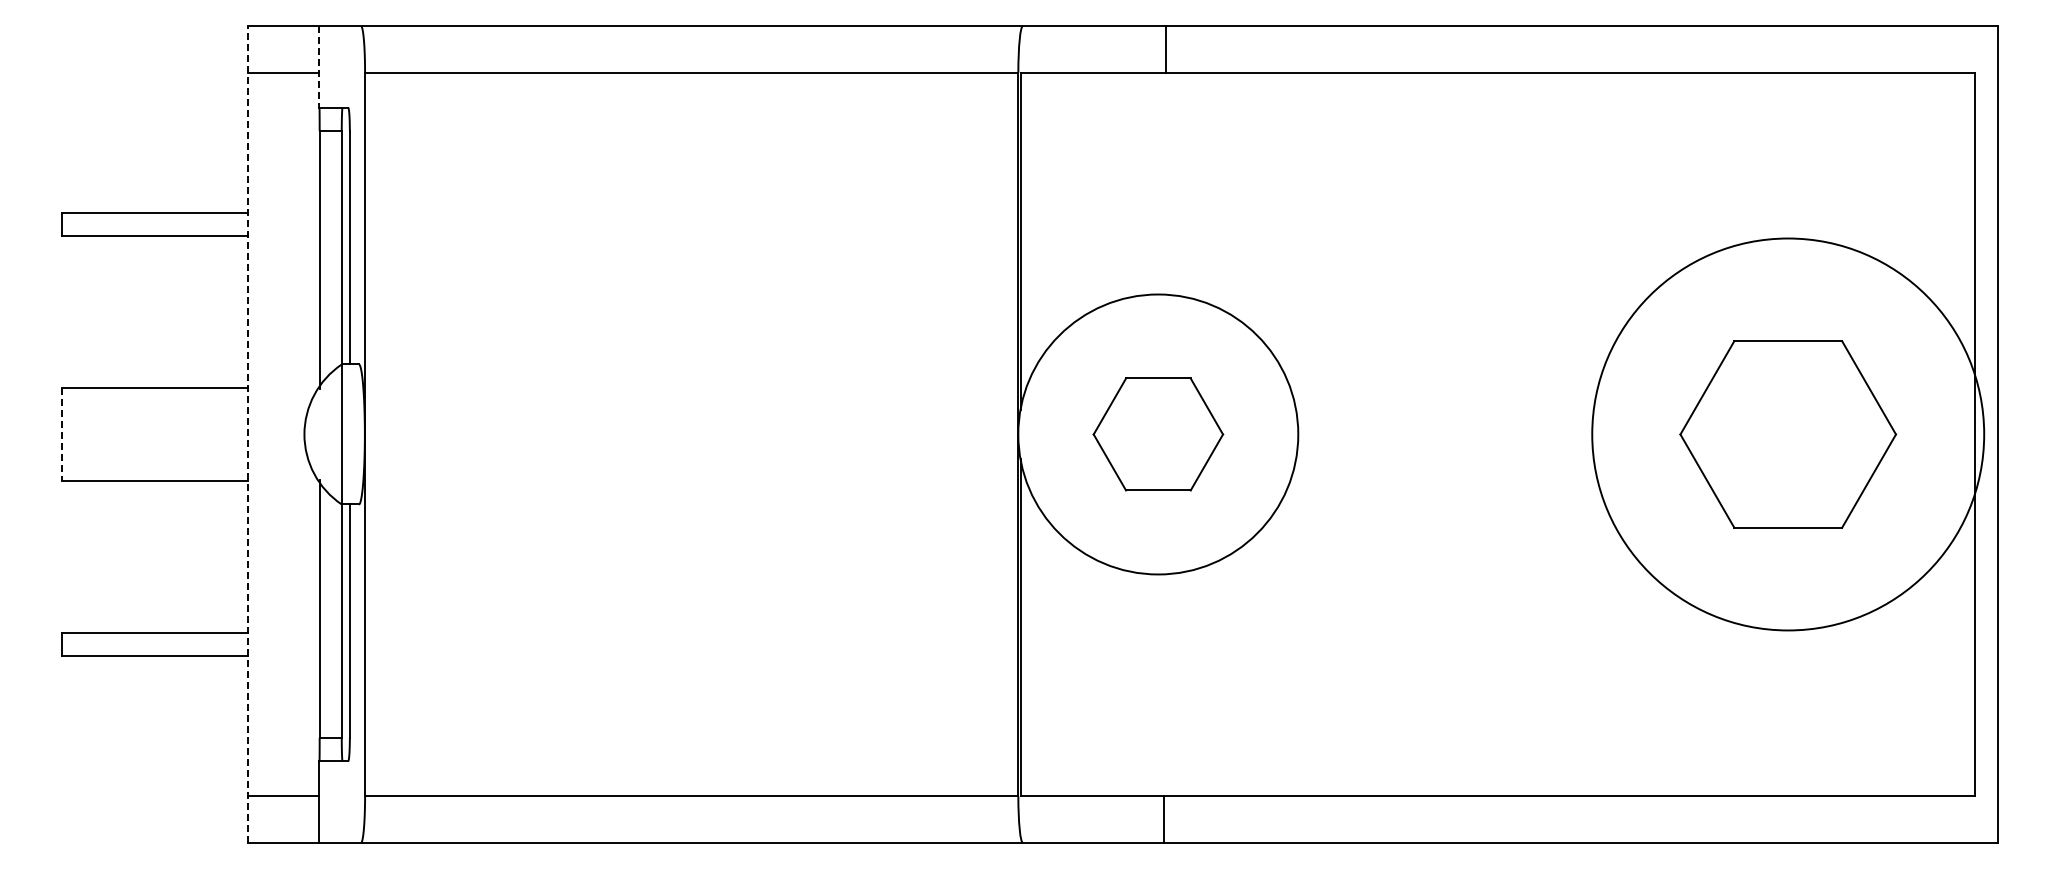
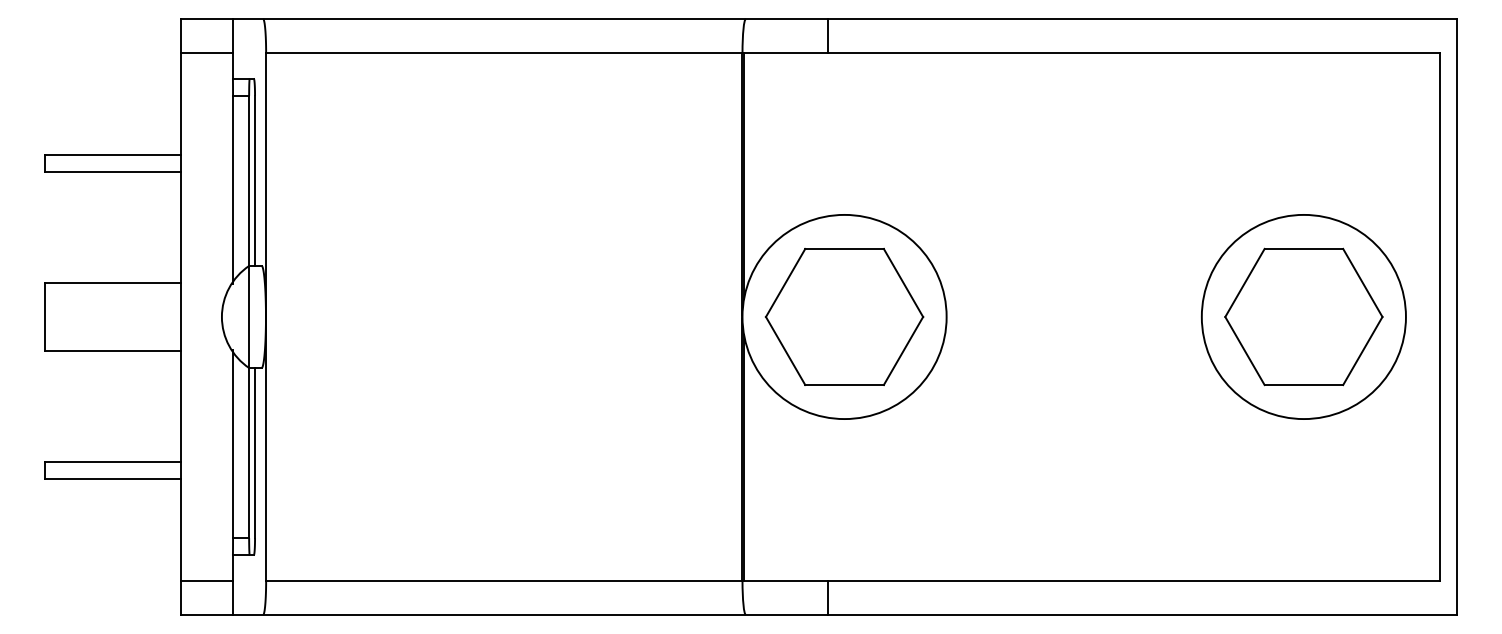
line: (1165, 49) -> (827, 36), moved
line: (319, 67) -> (232, 49), dashed -> solid
line: (248, 433) -> (181, 316), dashed -> solid
line: (61, 434) -> (44, 317), dashed -> solid
part: (1158, 434) -> (844, 317), size x1.67
circle: (1788, 434) -> (1304, 317), size x0.71
line: (1163, 819) -> (827, 597), moved

